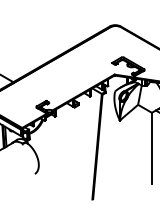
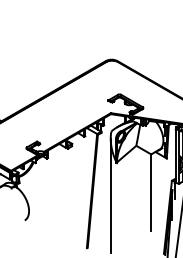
line: (114, 150) -> (110, 195), added

